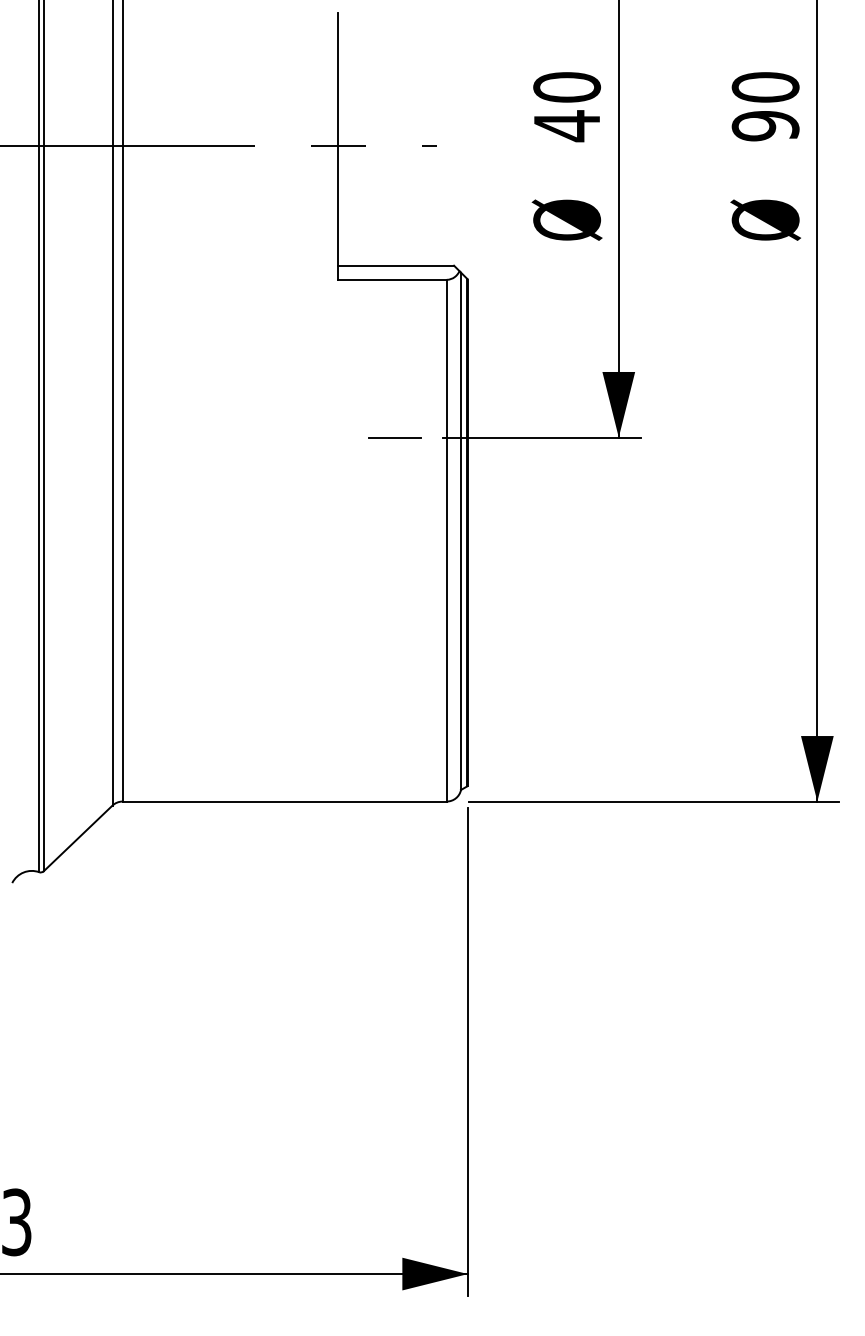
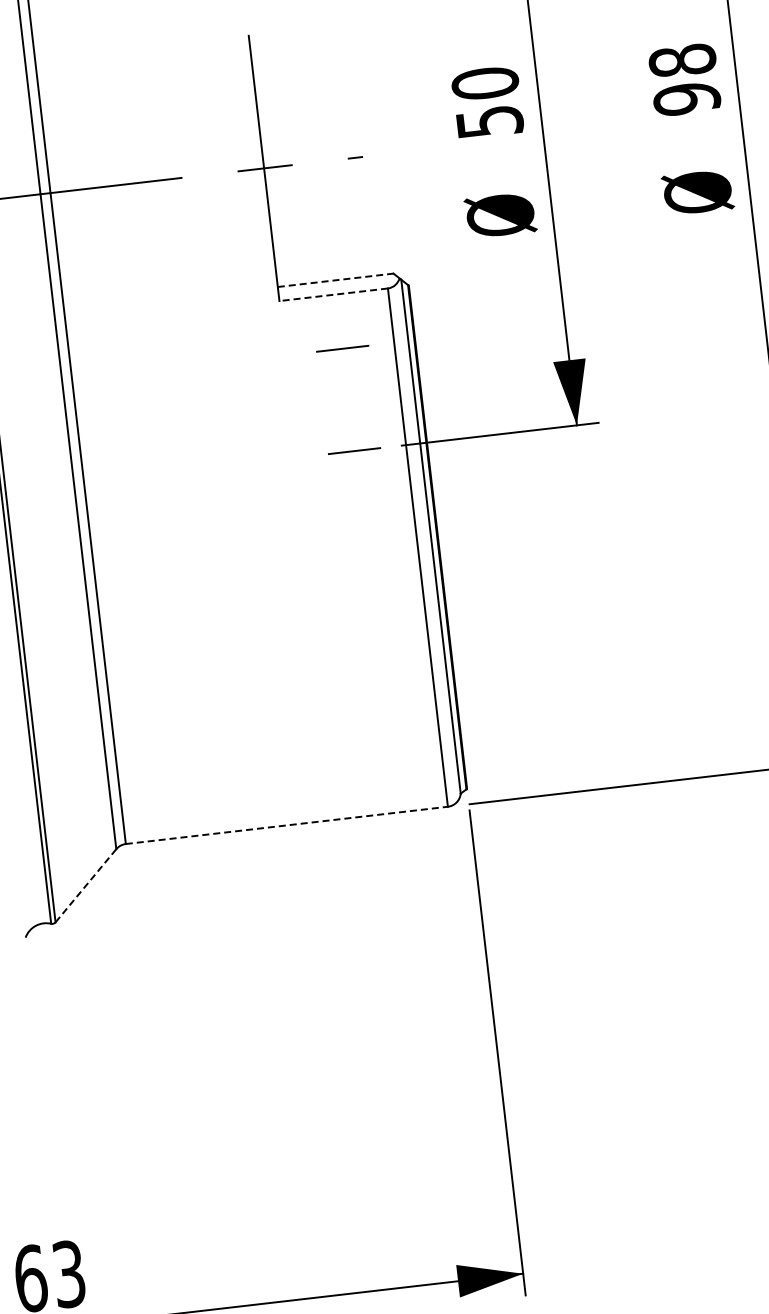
text: (765, 87) -> (682, 60), 90 -> 98
text: (567, 126) -> (490, 122), 40 -> 50
line: (396, 265) -> (336, 280), solid -> dashed
line: (392, 279) -> (333, 294), solid -> dashed
line: (394, 334) -> (342, 348), added
line: (285, 801) -> (287, 825), solid -> dashed
line: (78, 838) -> (86, 885), solid -> dashed

